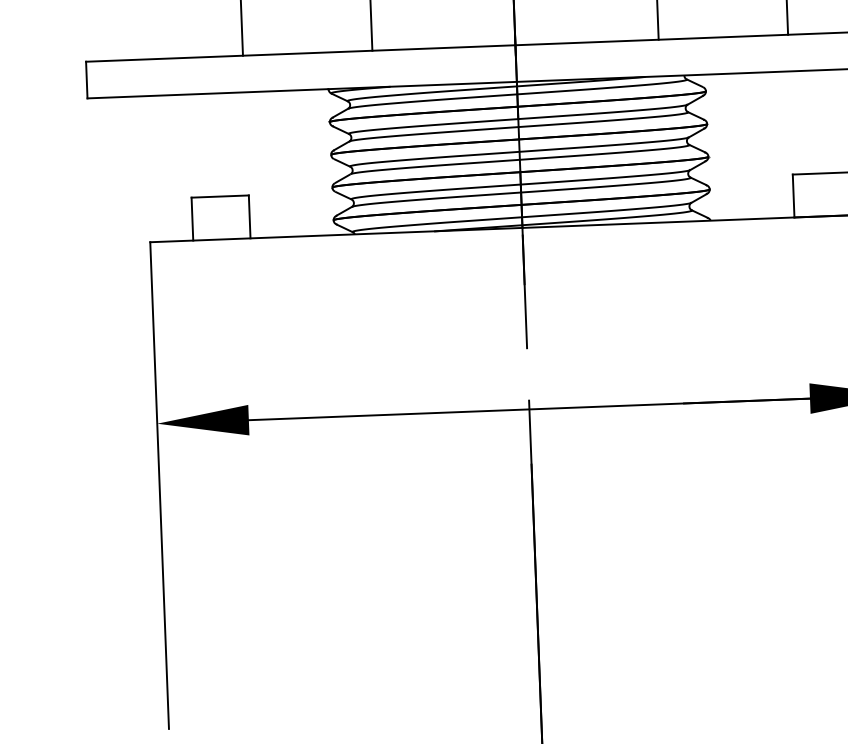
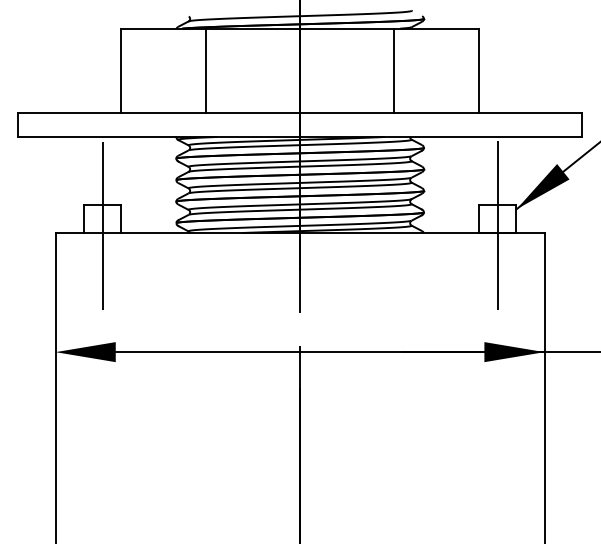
line: (822, 205) -> (497, 225), added
line: (221, 228) -> (102, 225), added

